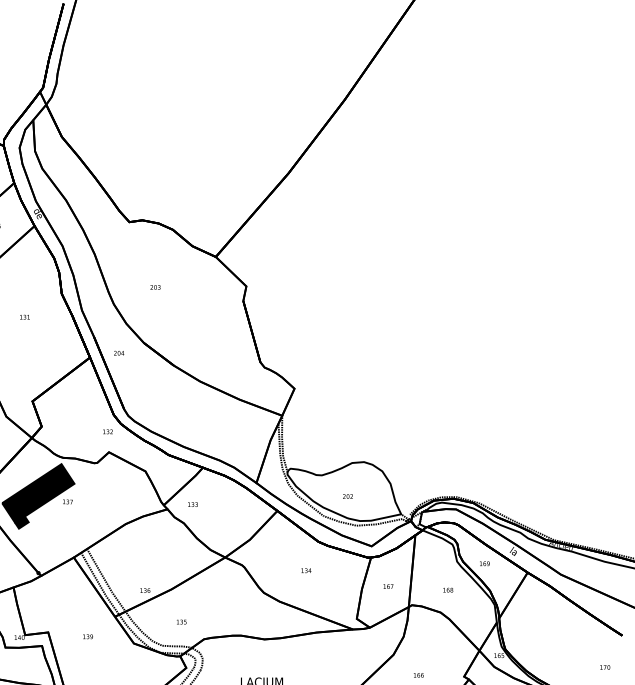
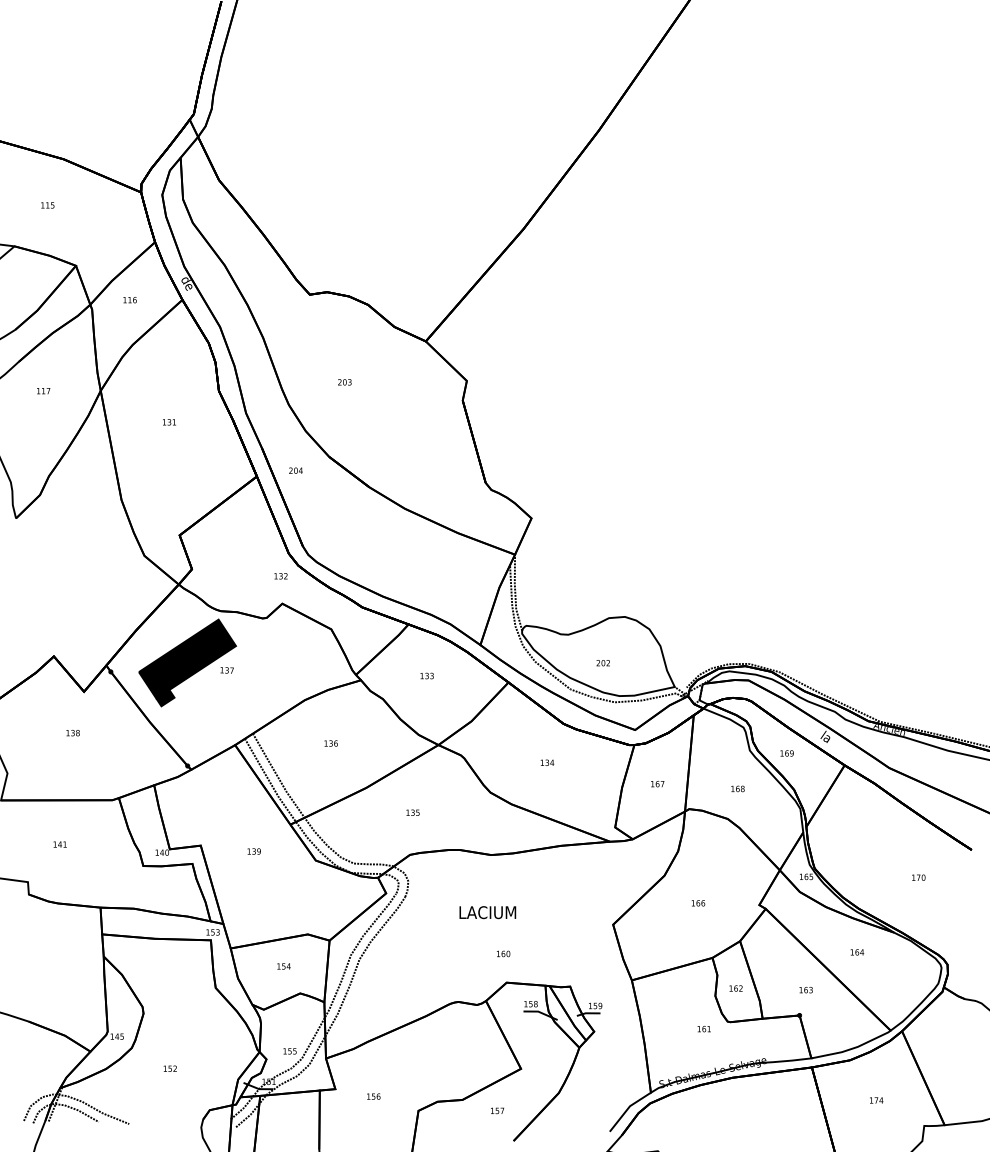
text: (192, 504) -> (426, 675), moved
text: (144, 590) -> (330, 743), moved
text: (181, 621) -> (412, 812), moved
text: (605, 667) -> (918, 877), moved

